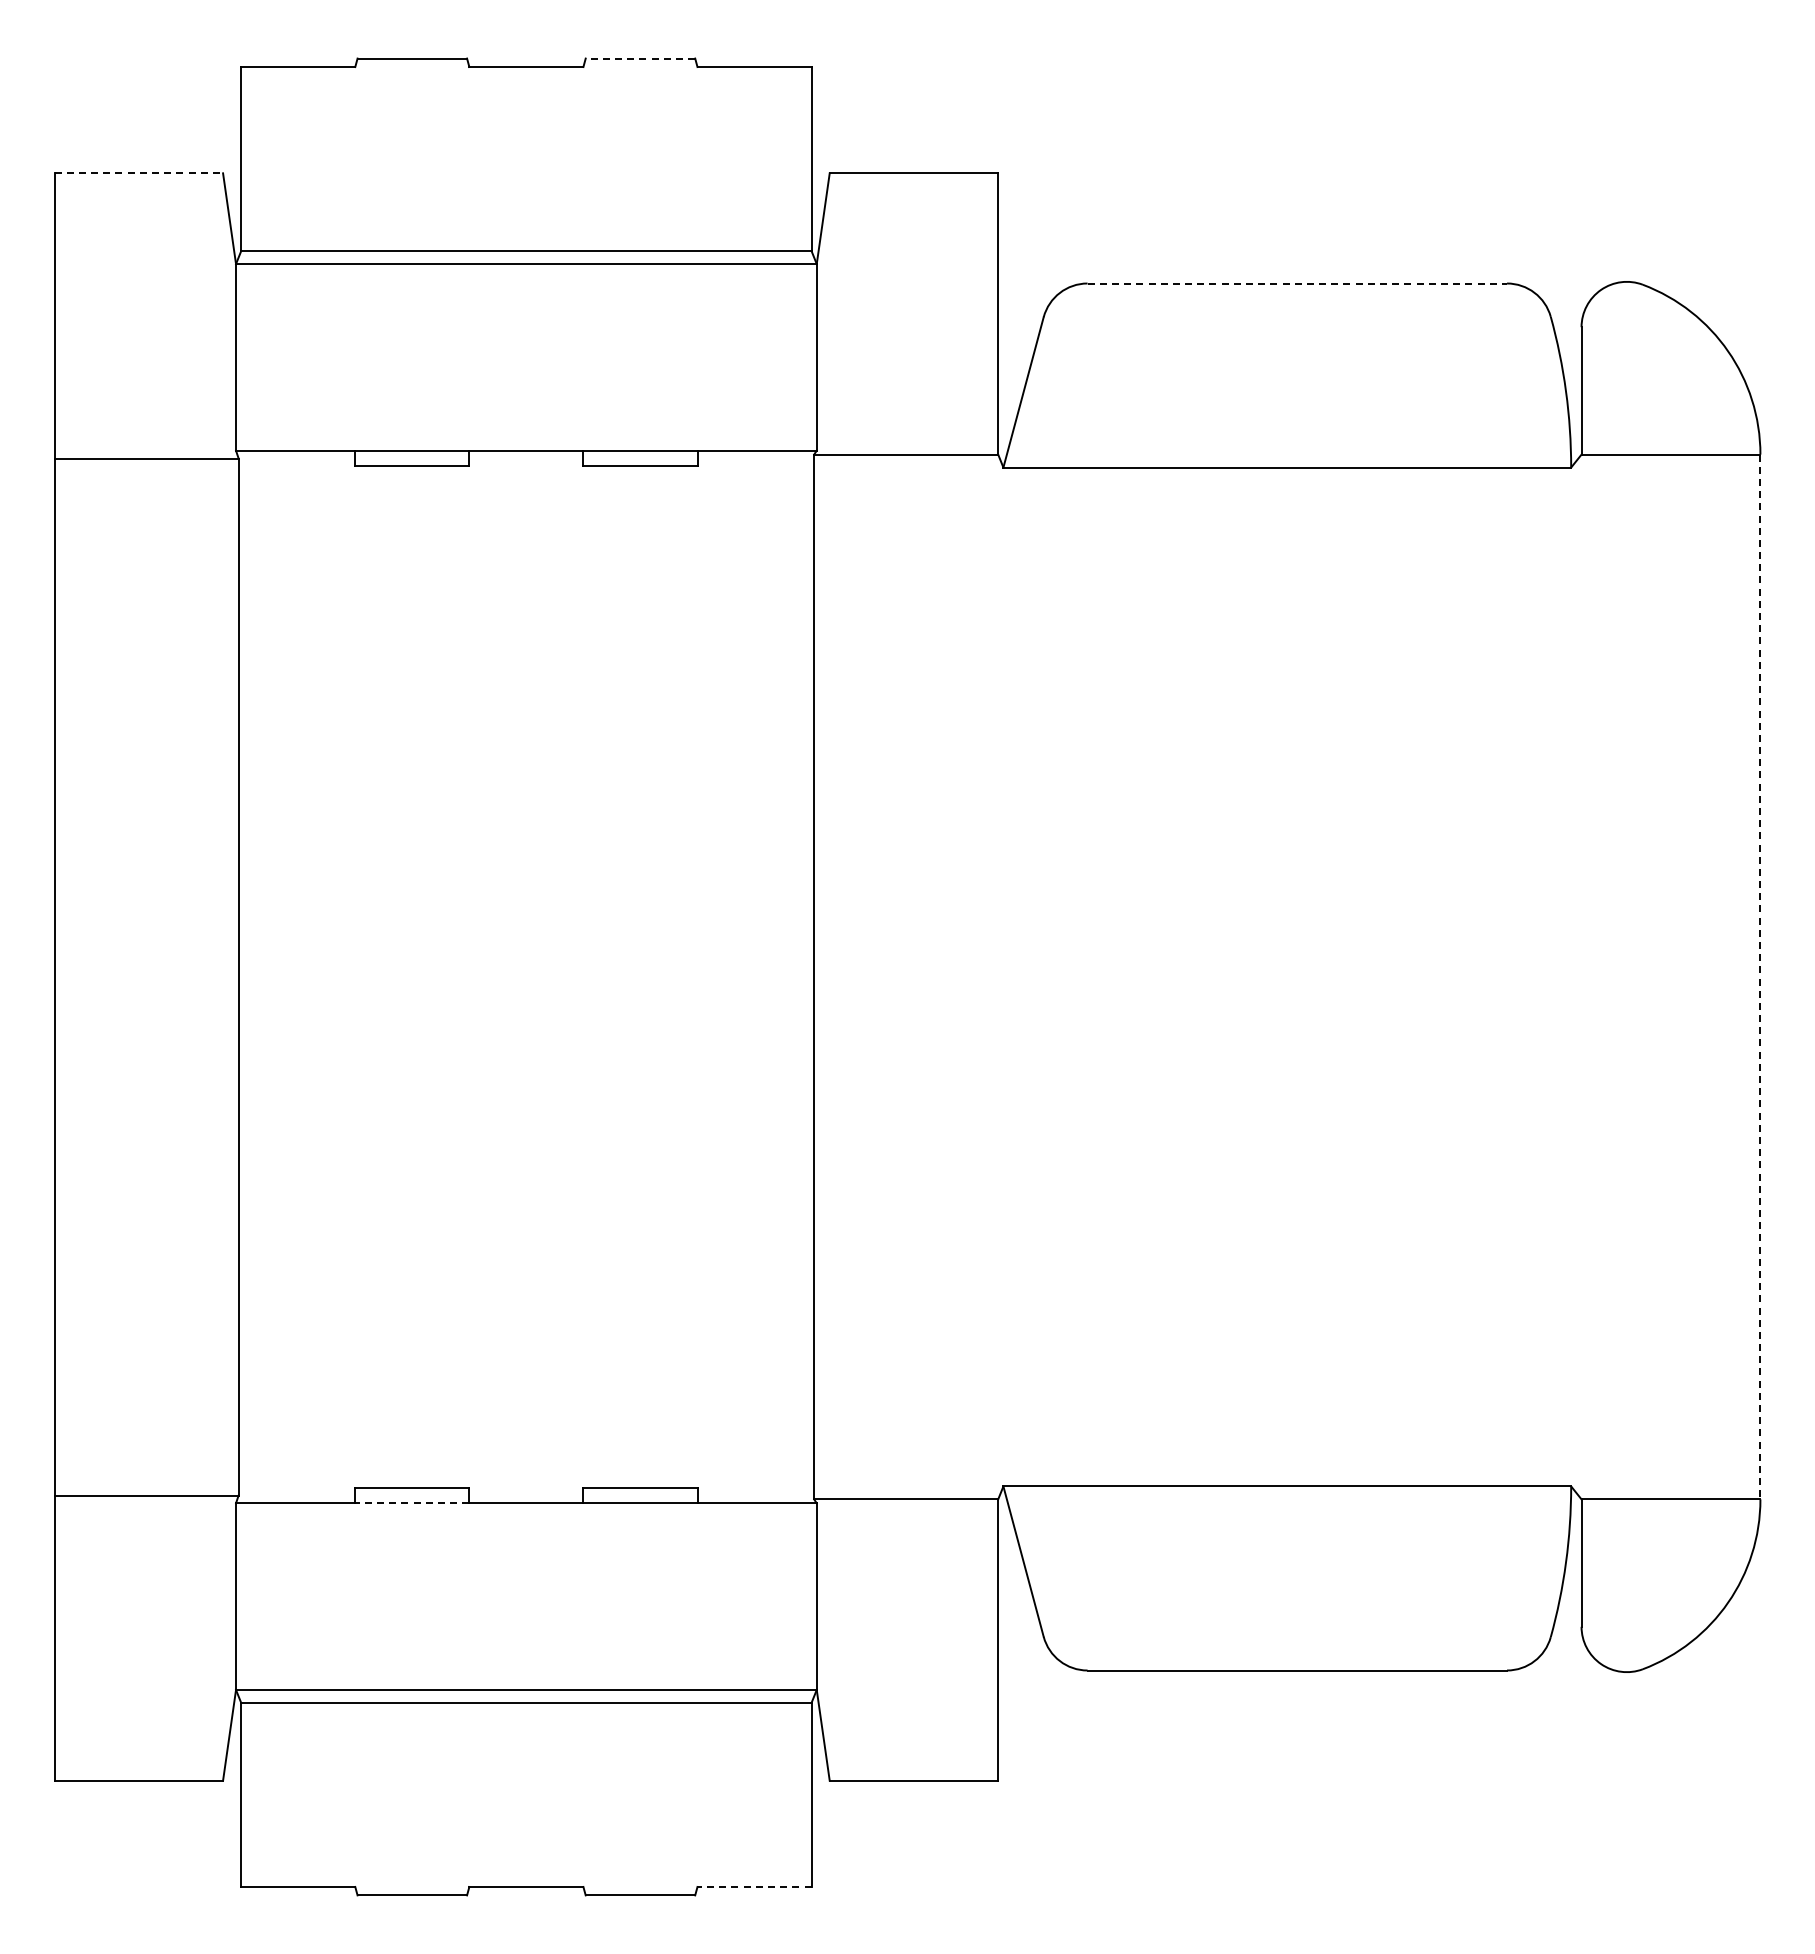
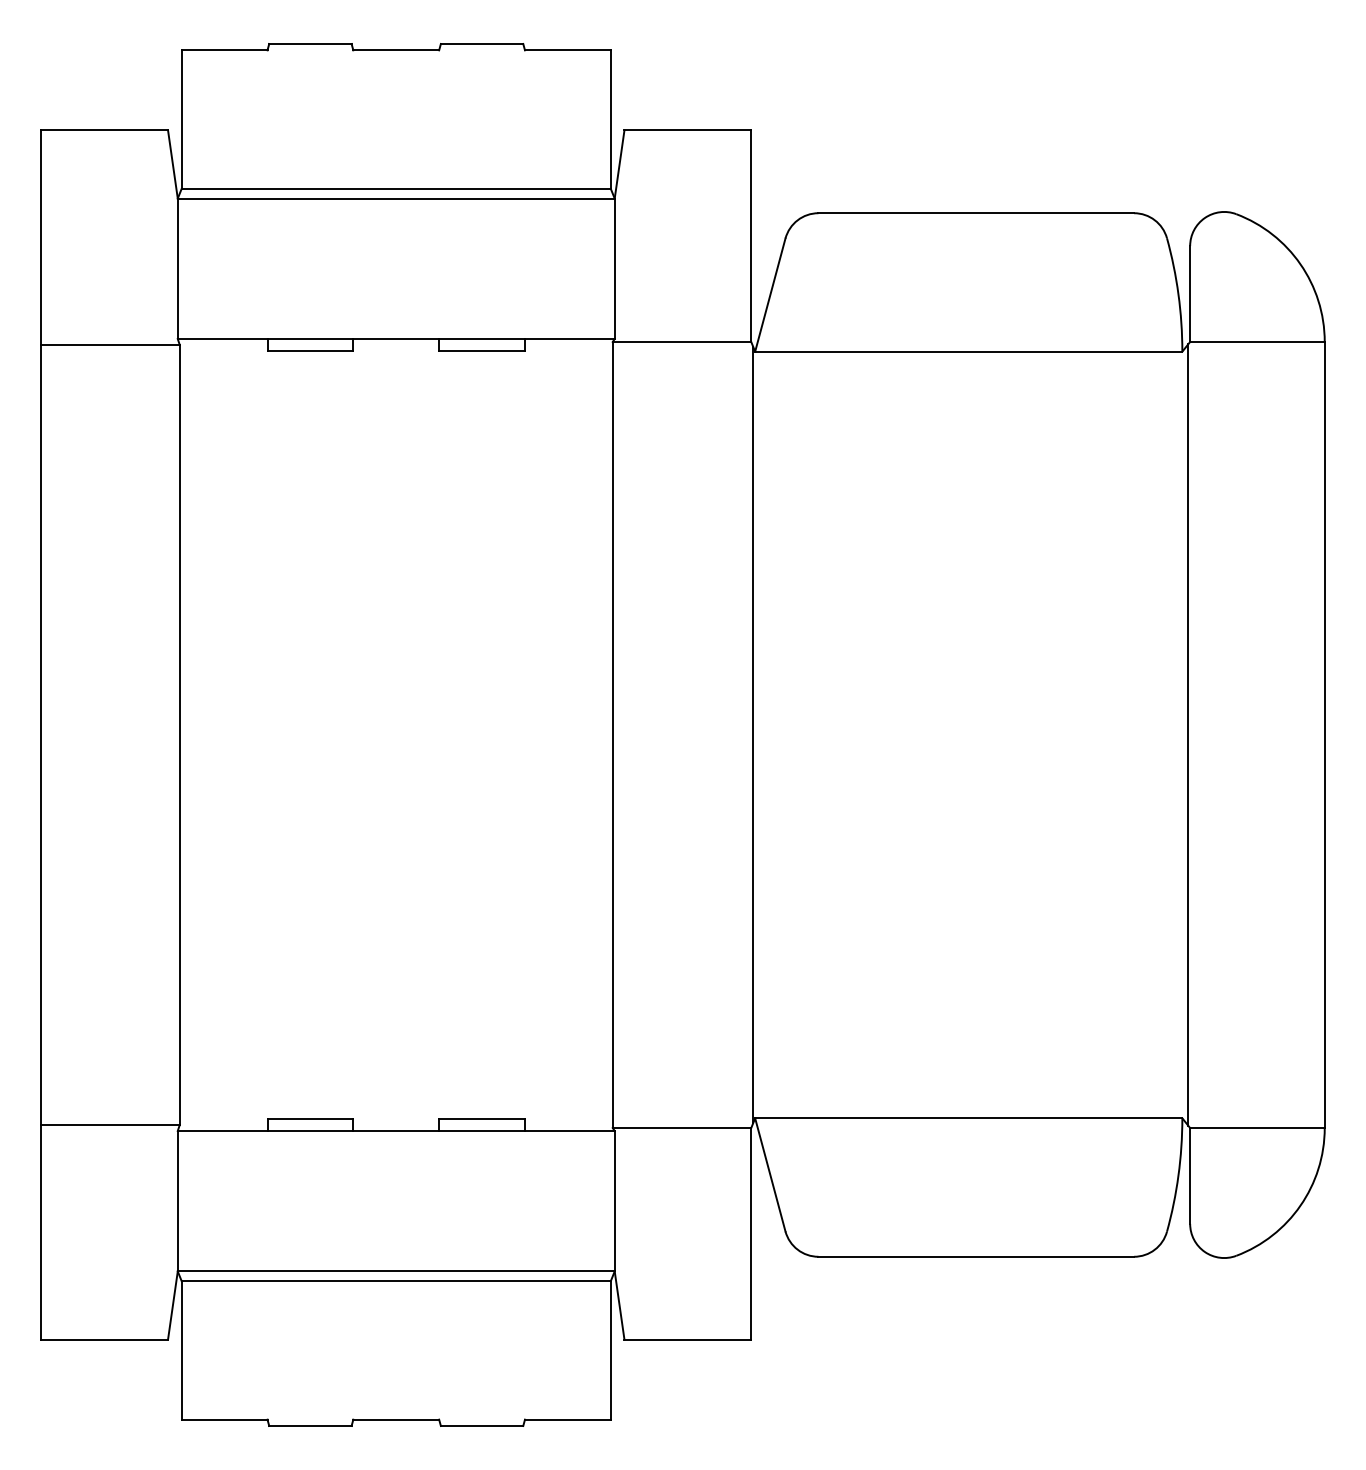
line: (640, 58) -> (482, 43), dashed -> solid
line: (139, 173) -> (105, 130), dashed -> solid
line: (1297, 283) -> (976, 213), dashed -> solid
line: (1000, 976) -> (752, 734), added
line: (1578, 976) -> (1187, 734), added
line: (1760, 977) -> (1324, 735), dashed -> solid
line: (411, 1503) -> (309, 1131), dashed -> solid
line: (754, 1886) -> (567, 1419), dashed -> solid

